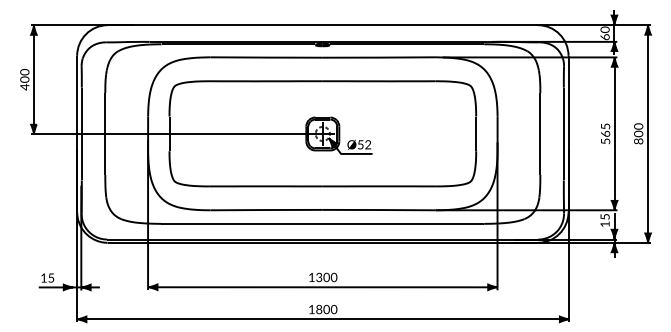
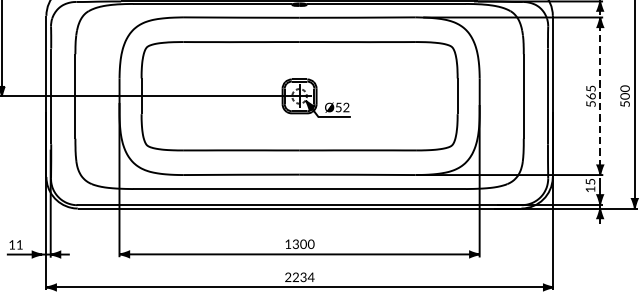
line: (614, 133) -> (600, 95), solid -> dashed
text: (638, 141) -> (624, 104), 800 -> 500
text: (51, 277) -> (19, 244), 15 -> 11
text: (322, 309) -> (299, 277), 1800 -> 2234

